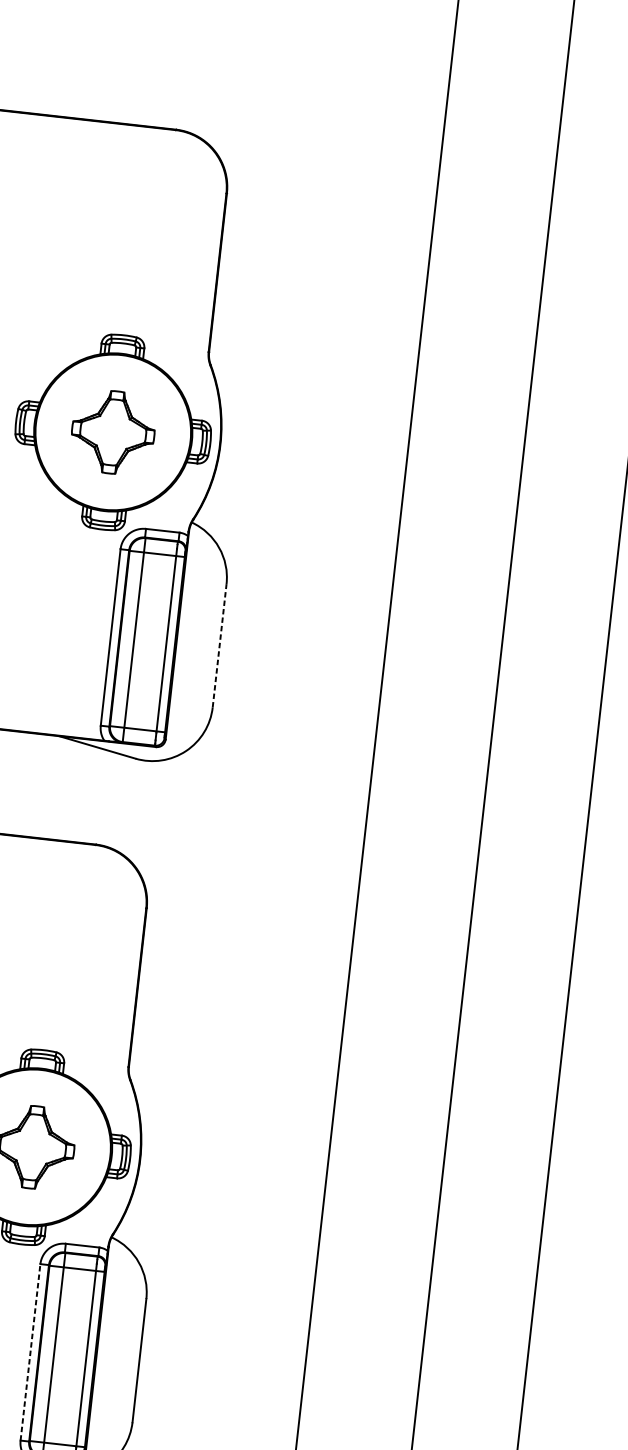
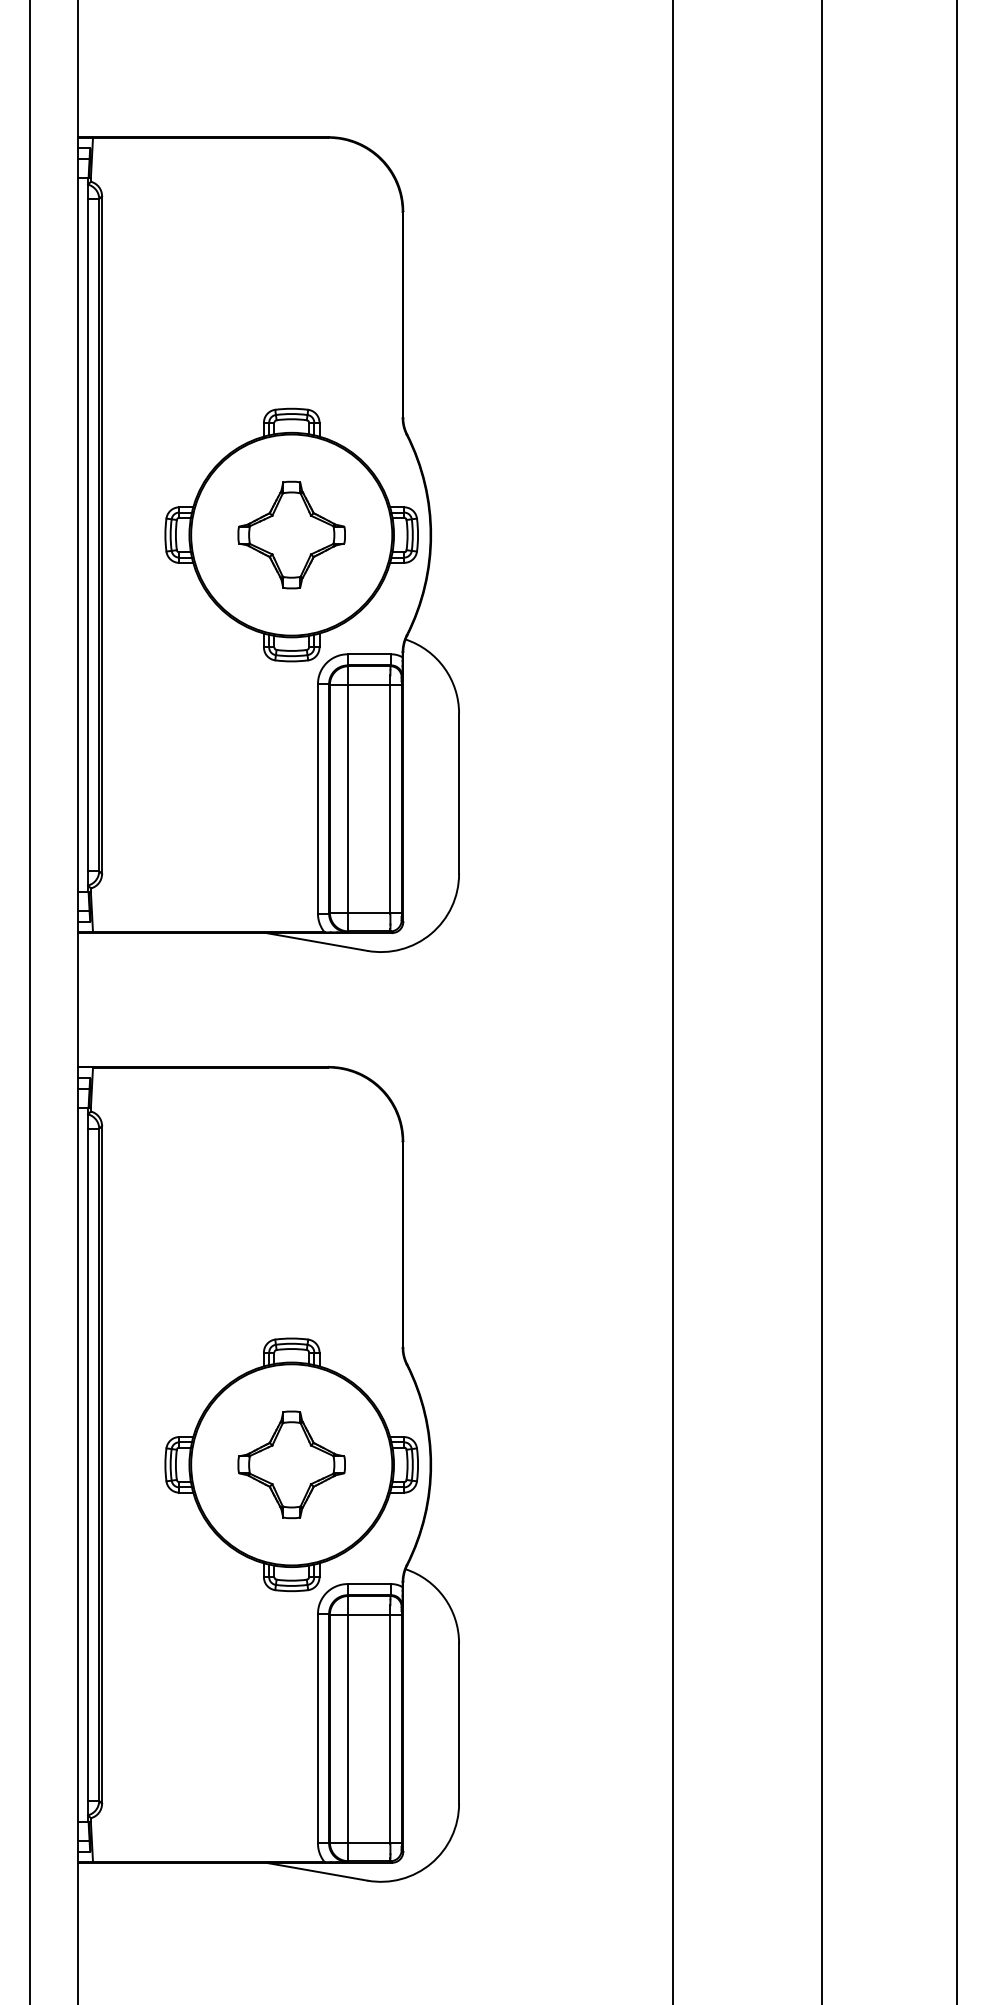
line: (219, 645) -> (459, 793), dashed -> solid
line: (30, 1352) -> (317, 1728), dashed -> solid

